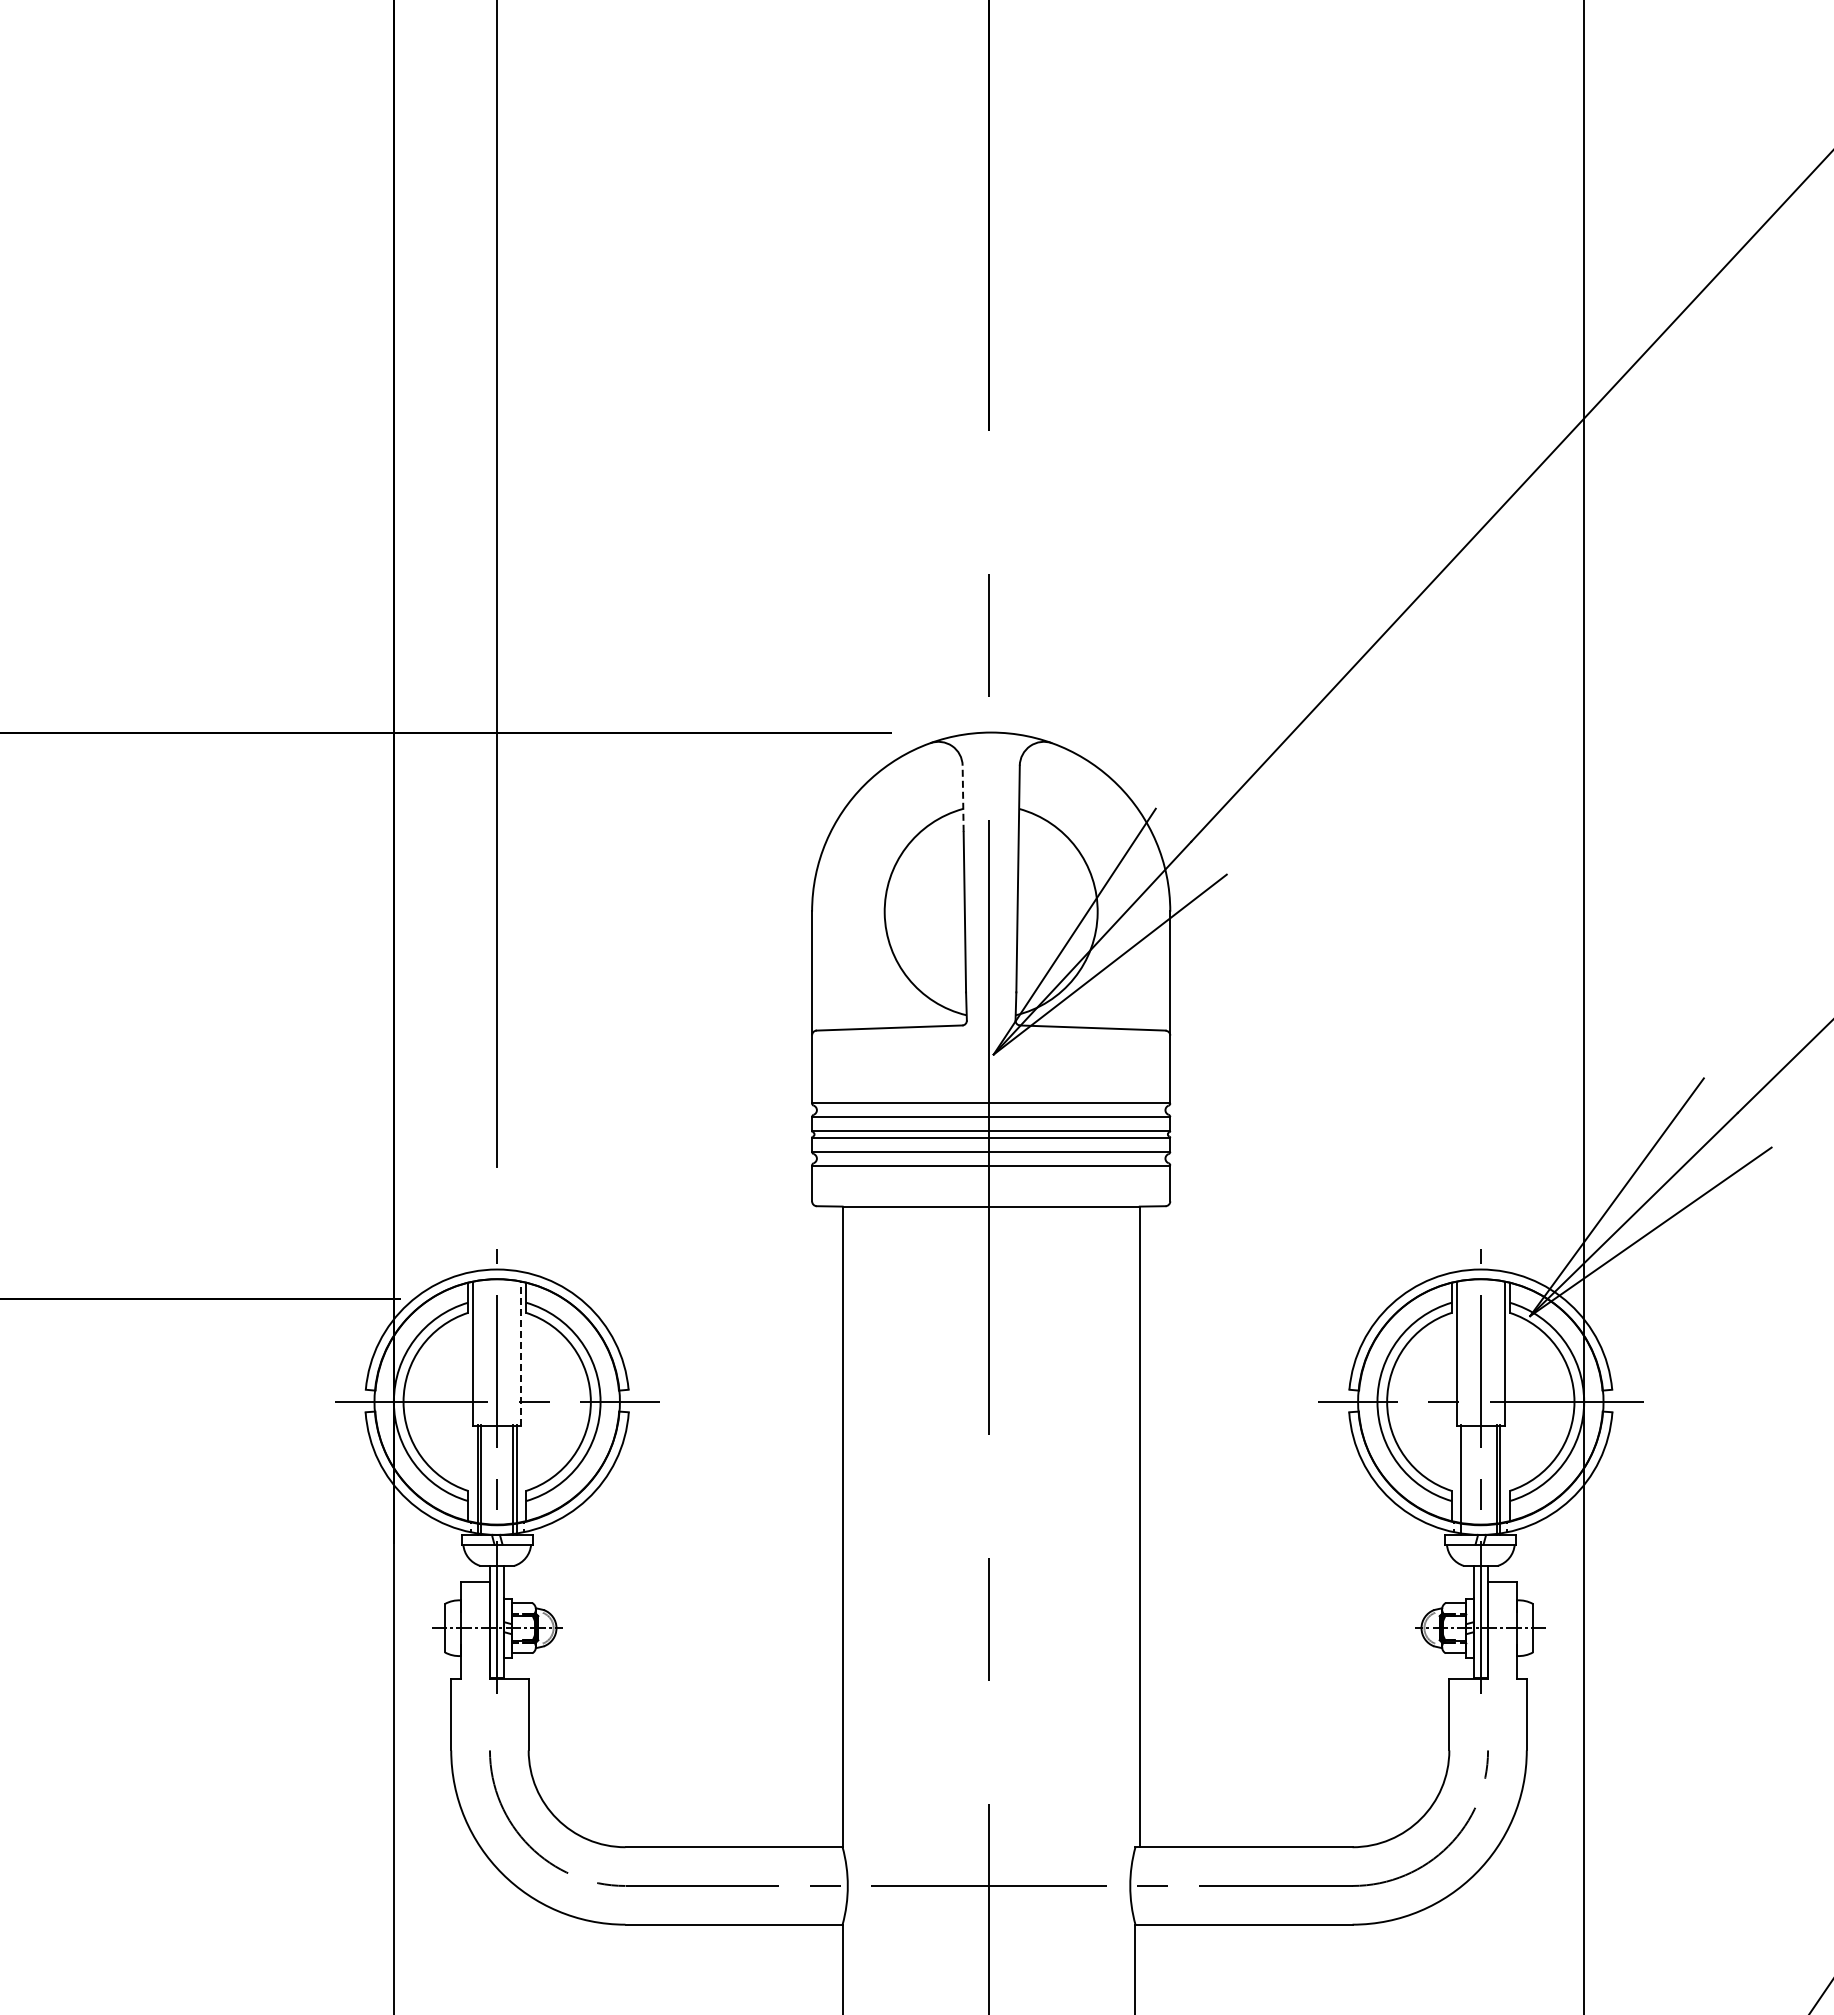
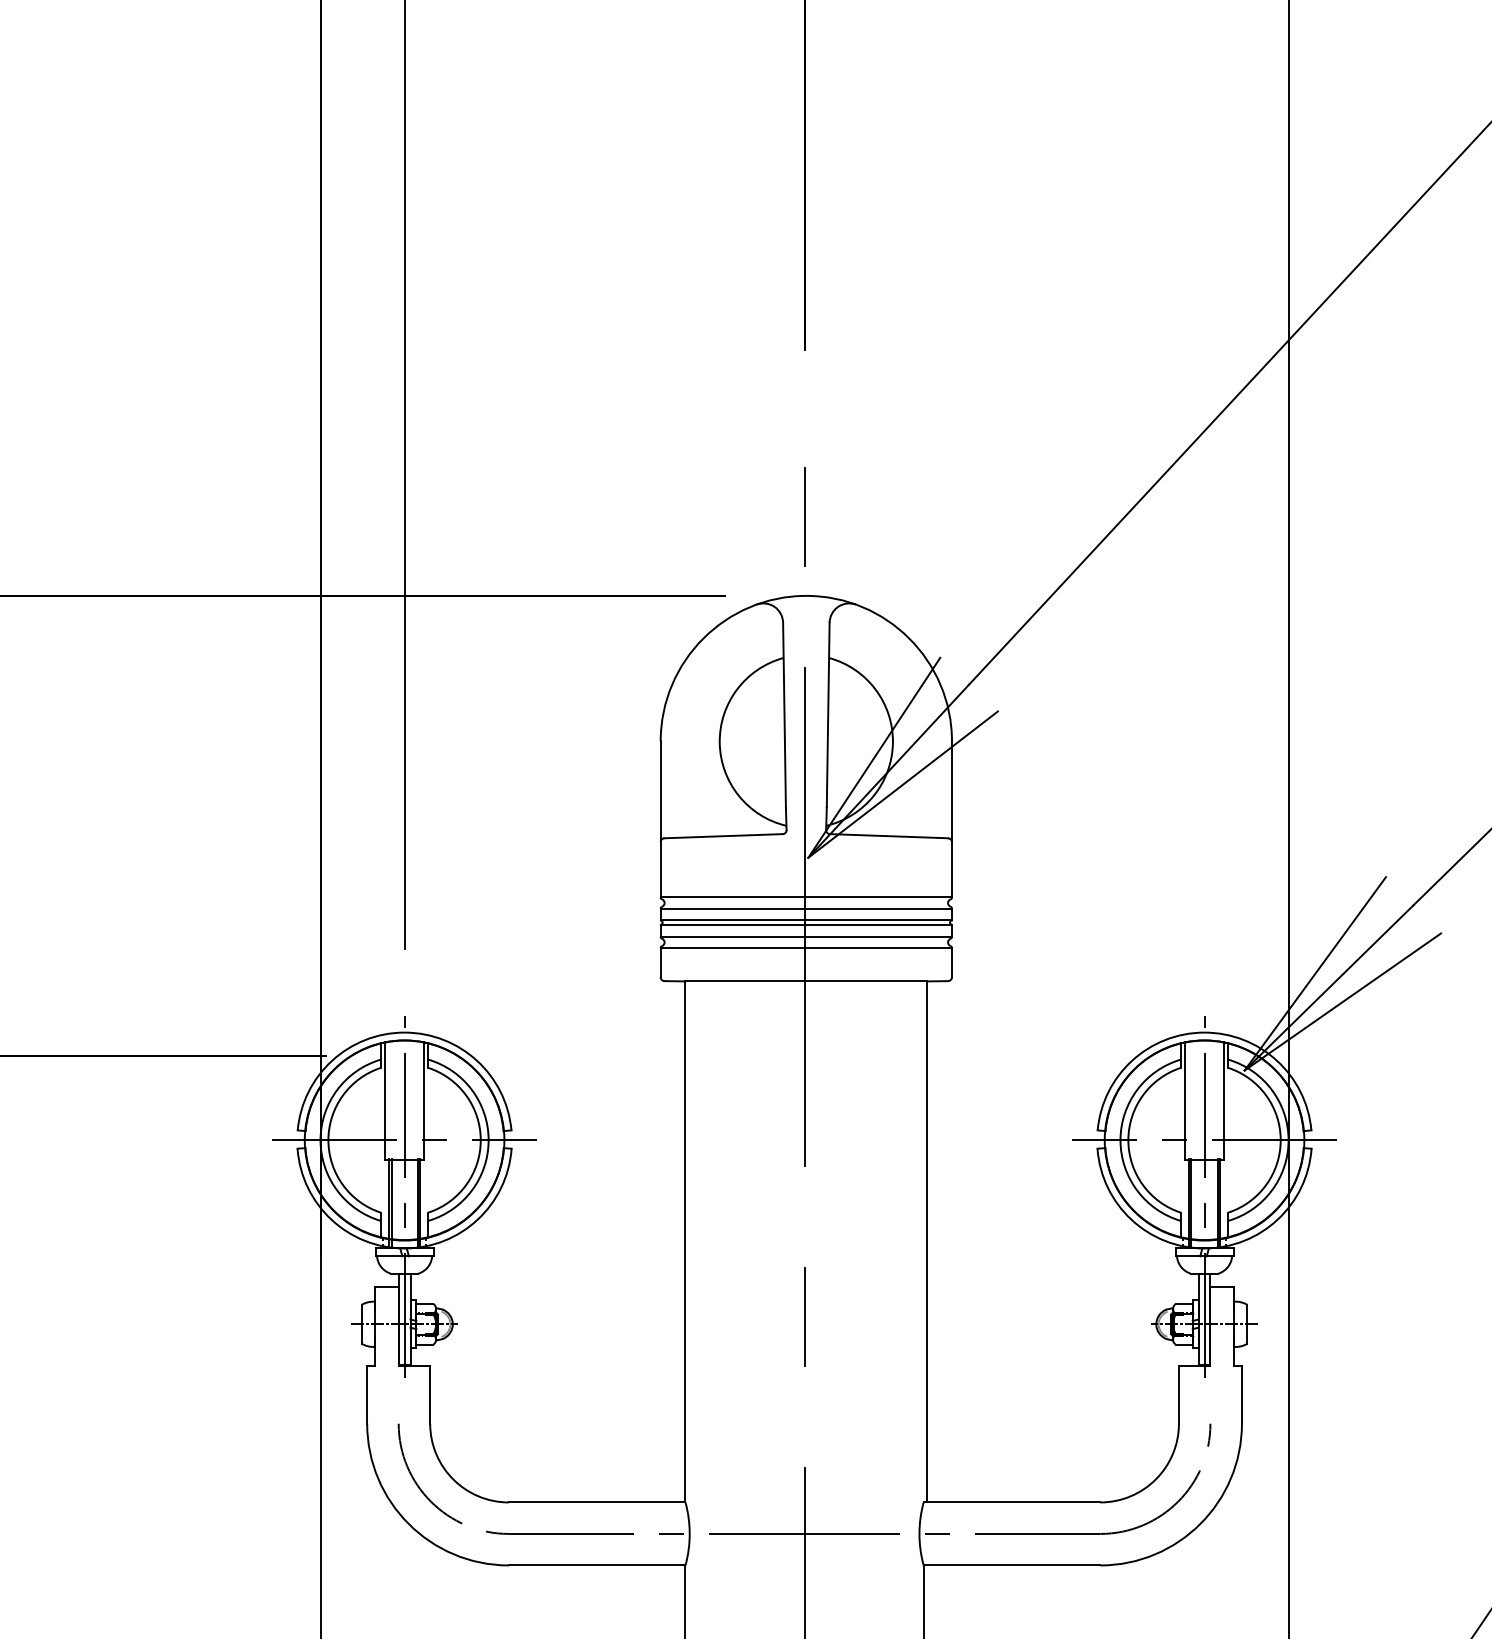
line: (963, 798) -> (783, 649), dashed -> solid
line: (521, 1353) -> (424, 1100), dashed -> solid
line: (1464, 1479) -> (1191, 1203), added

